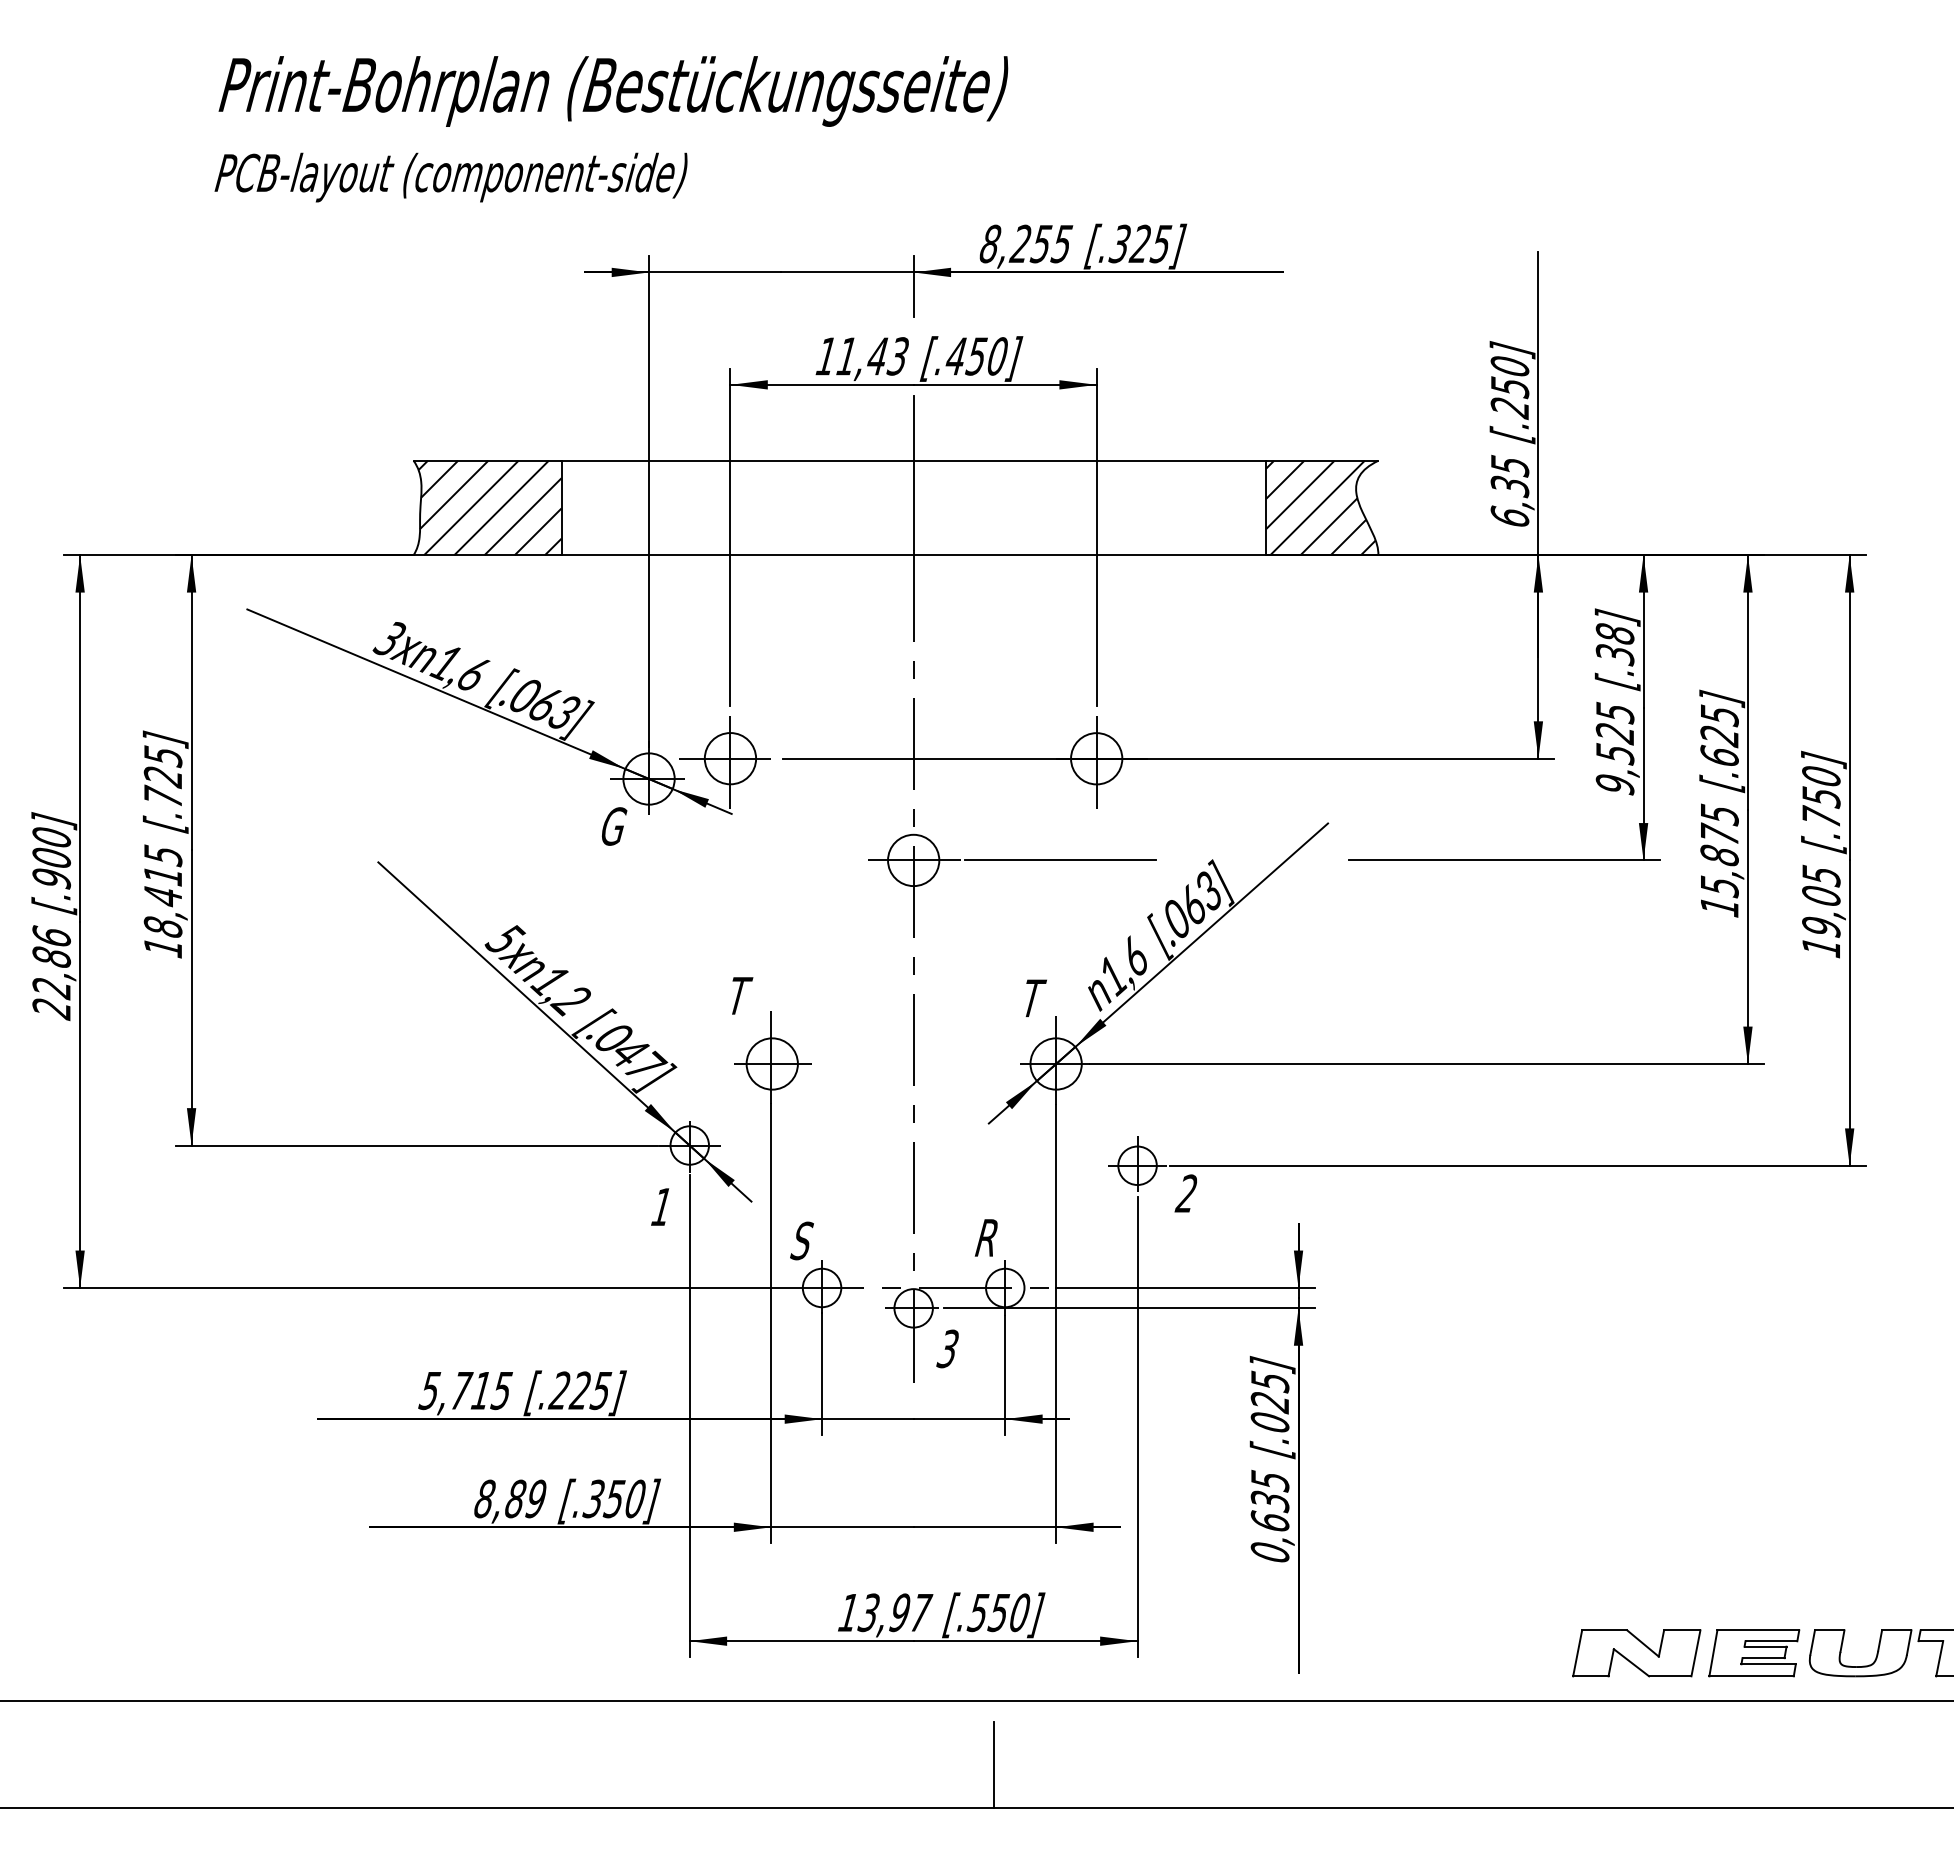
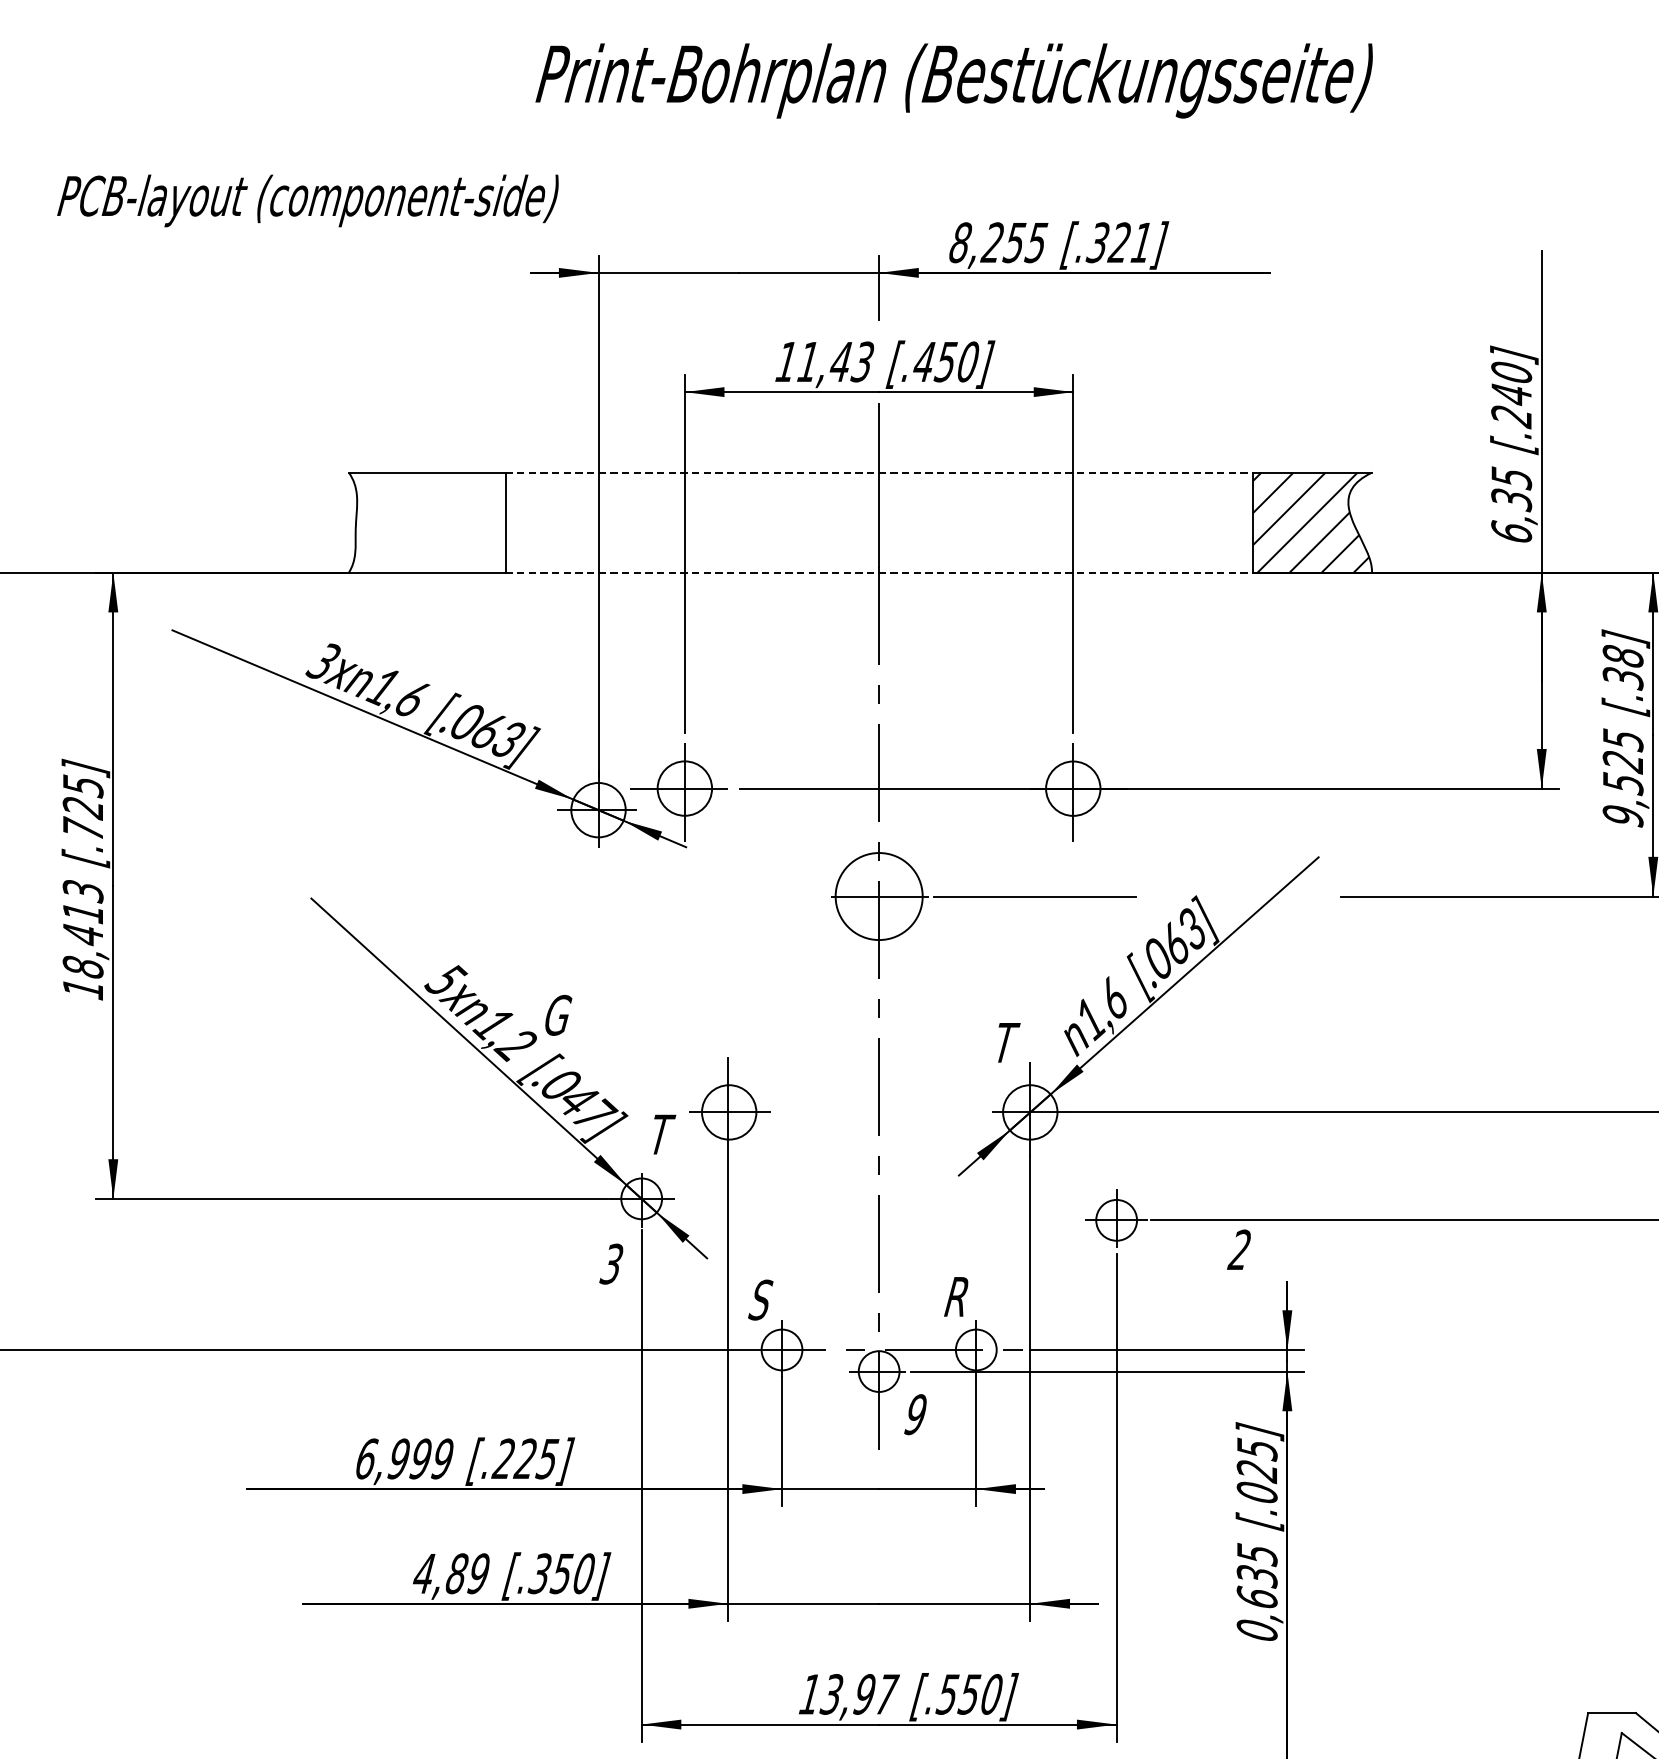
text: (613, 91) -> (954, 80), moved
text: (450, 177) -> (307, 200), moved
text: (1160, 244) -> (1140, 243), [.325] -> [.321]
text: (1510, 387) -> (1512, 394), [.250] -> [.240]
line: (913, 460) -> (878, 472), solid -> dashed
hatch: (489, 507) -> (429, 522), removed
line: (913, 555) -> (878, 573), solid -> dashed
text: (614, 826) -> (558, 1015), moved
text: (162, 855) -> (82, 891), 18,415 -> 18,413
circle: (913, 860) -> (878, 896), size x1.6
text: (742, 995) -> (664, 1134), moved
text: (1185, 1193) -> (1238, 1249), moved
text: (660, 1206) -> (610, 1263), 1 -> 3
text: (947, 1348) -> (915, 1414), 3 -> 9
text: (465, 1390) -> (403, 1458), 5,715 -> 6,999
text: (484, 1498) -> (423, 1573), 8,89 -> 4,89

